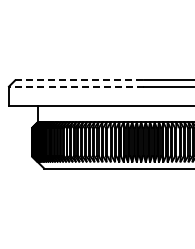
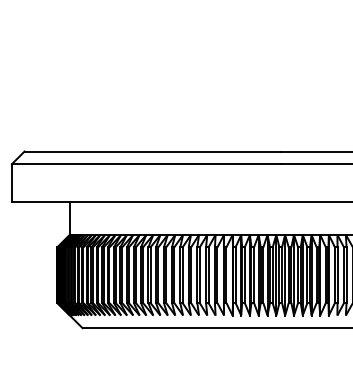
line: (79, 80) -> (152, 151), dashed -> solid
line: (75, 86) -> (144, 163), dashed -> solid

